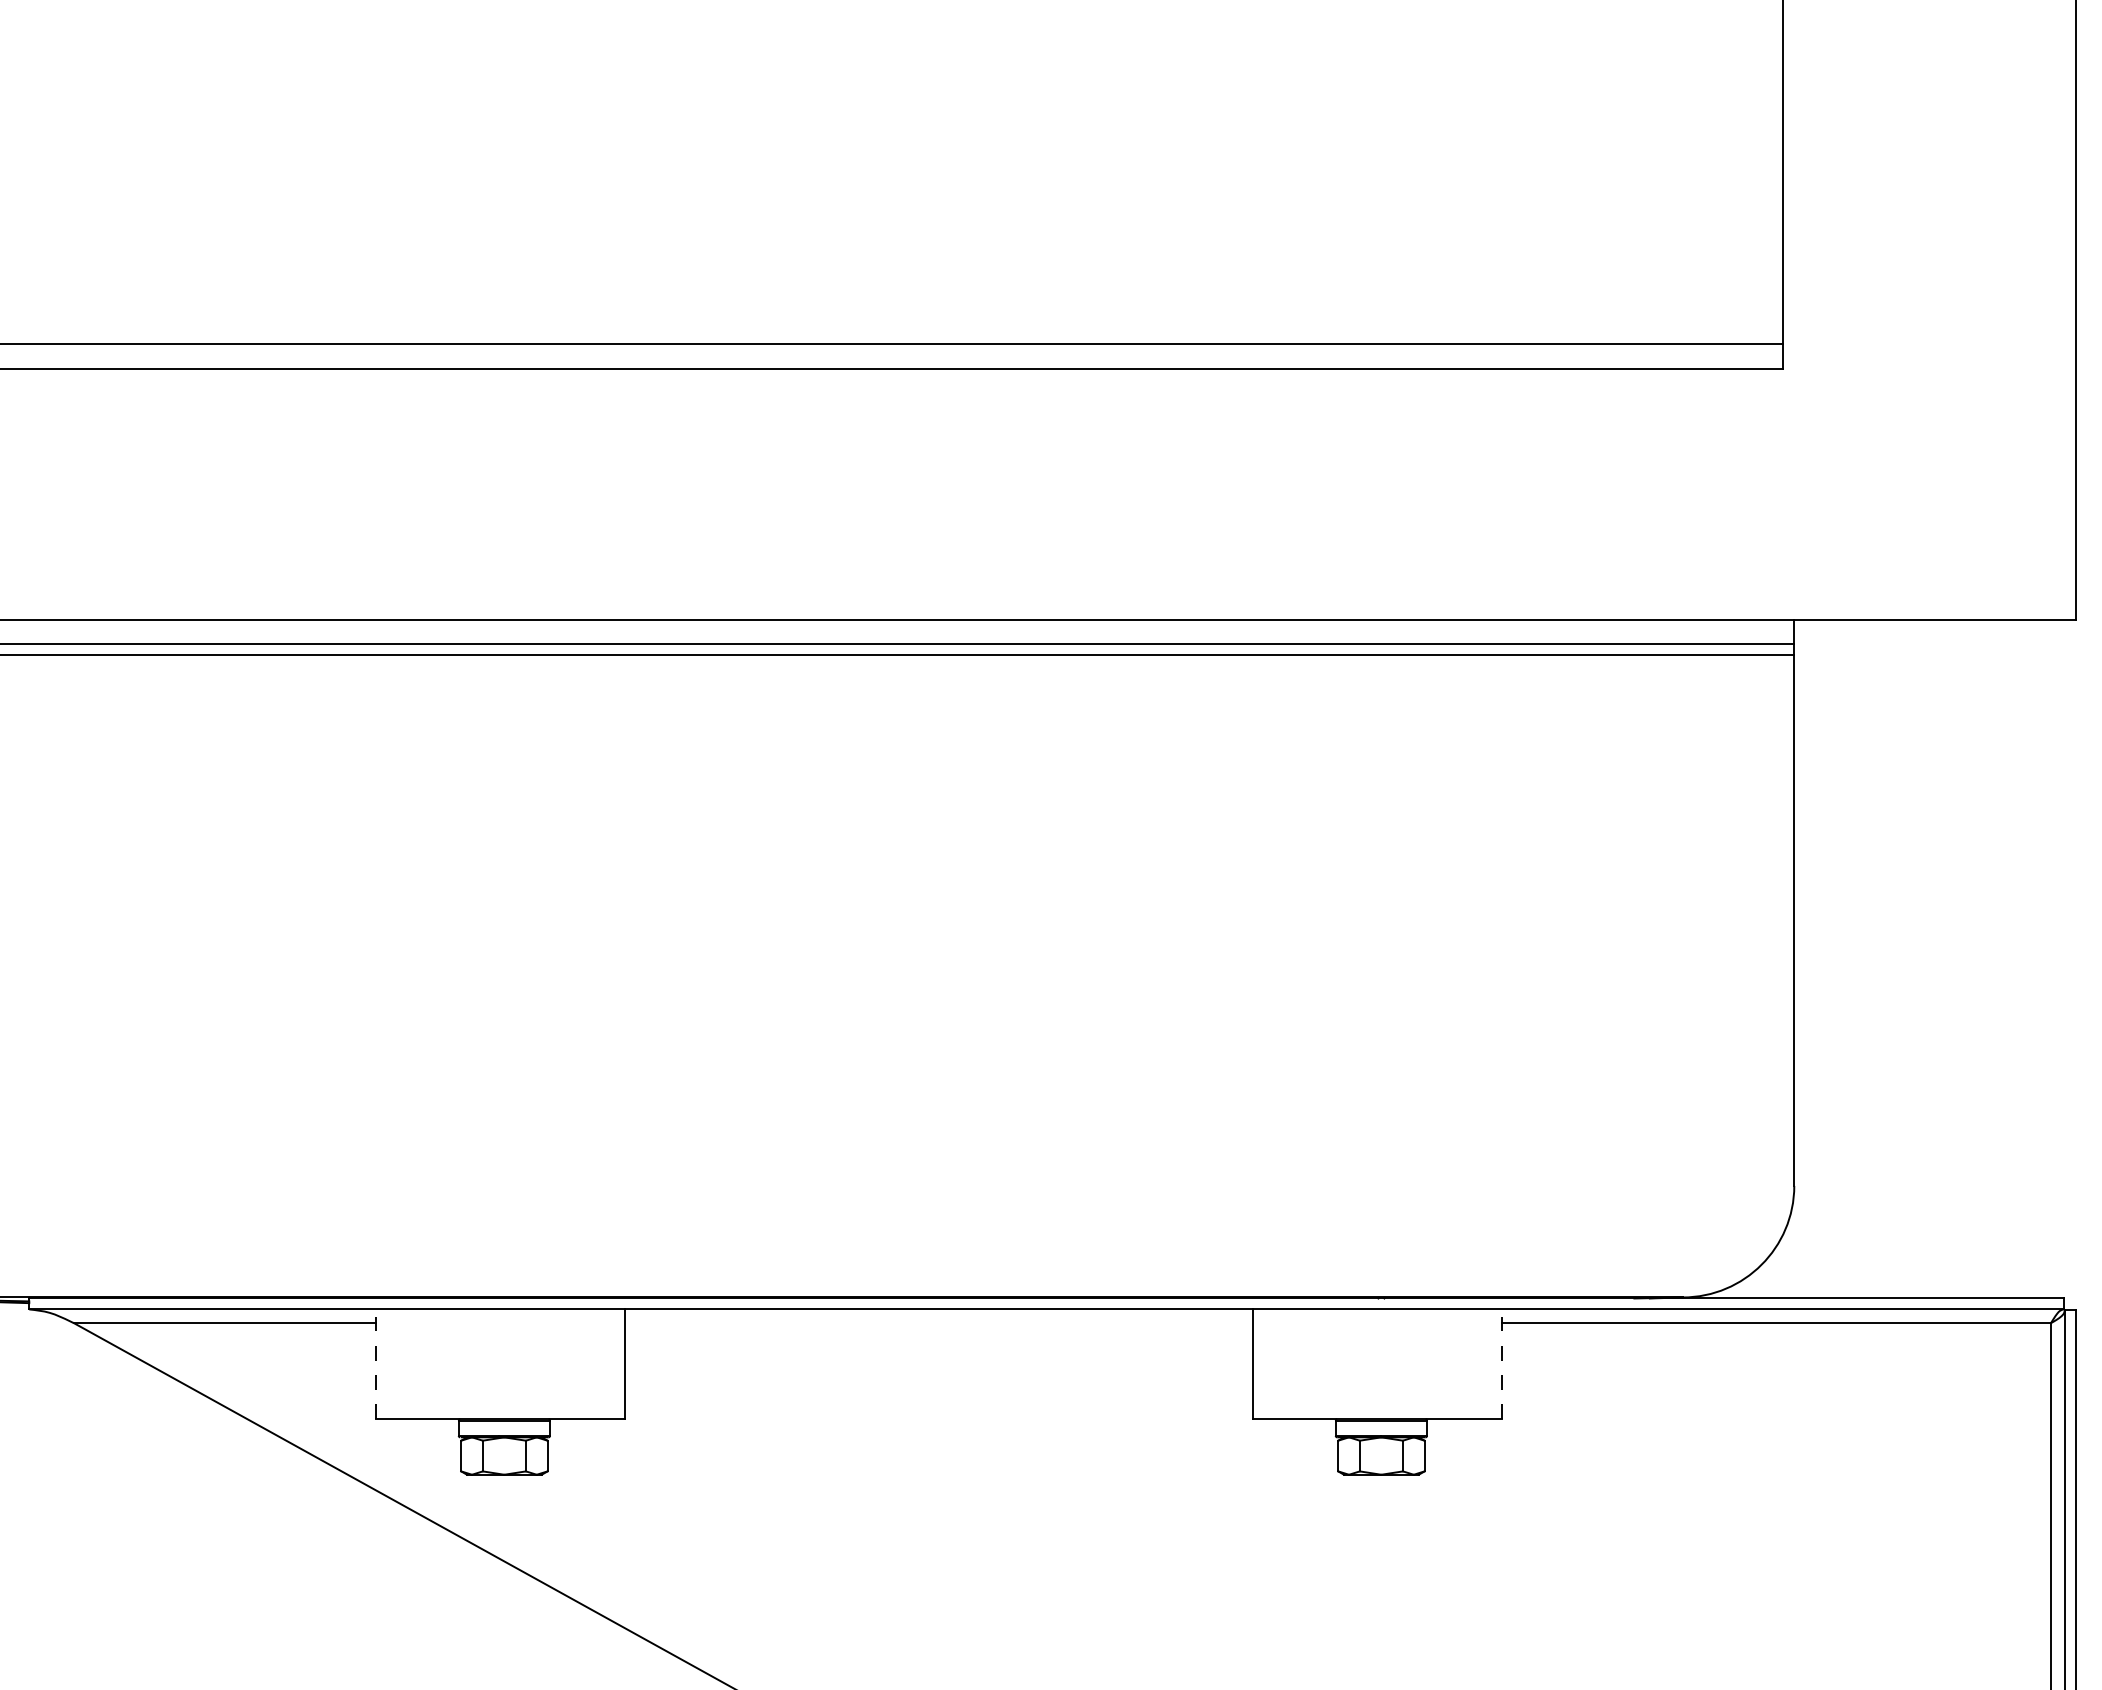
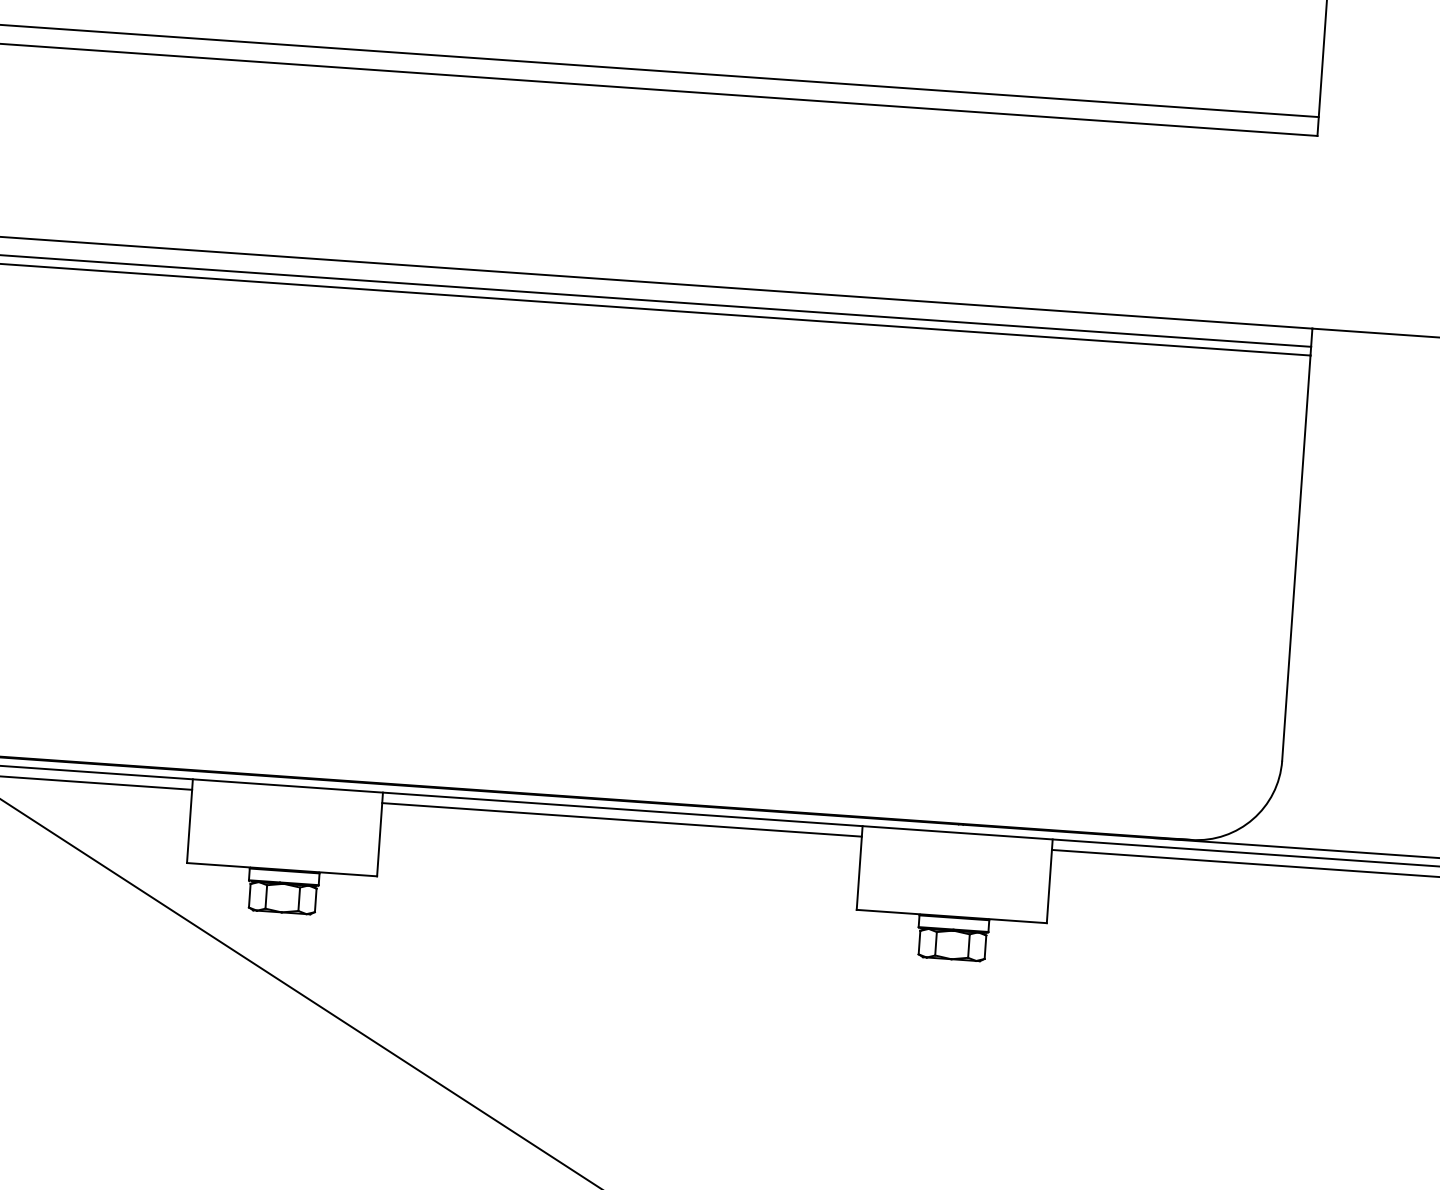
line: (939, 1323) -> (622, 820), added
line: (376, 1364) -> (189, 821), dashed -> solid
line: (1502, 1364) -> (1049, 881), dashed -> solid

